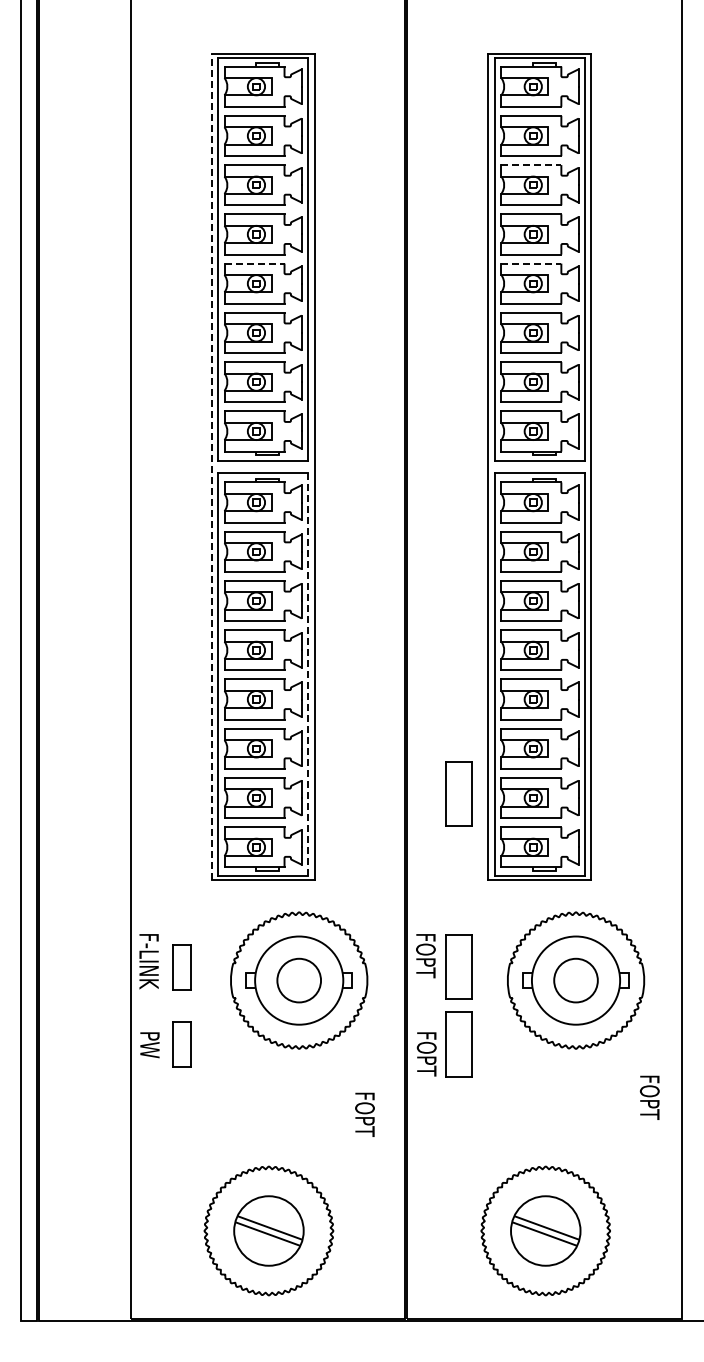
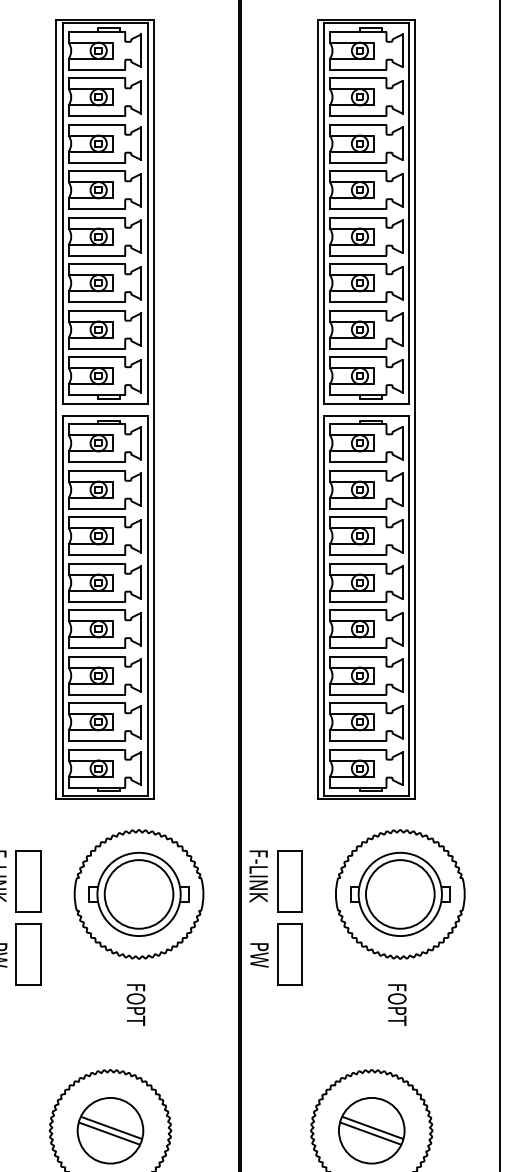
line: (531, 165) -> (358, 125), dashed -> solid
line: (255, 263) -> (97, 217), dashed -> solid
line: (531, 263) -> (358, 217), dashed -> solid
line: (211, 467) -> (56, 410), dashed -> solid
line: (308, 674) -> (147, 605), dashed -> solid
part: (458, 793) -> (289, 717), removed
part: (181, 966) -> (27, 881), size x1.43
text: (425, 966) -> (258, 881), FOPT -> F-LINK
circle: (298, 980) -> (138, 894), size x1.67
circle: (575, 980) -> (399, 894), size x1.67
part: (181, 1044) -> (27, 954), size x1.43
text: (426, 1055) -> (259, 965), FOPT -> PW
text: (649, 1097) -> (396, 1004), moved
text: (364, 1114) -> (135, 1004), moved

